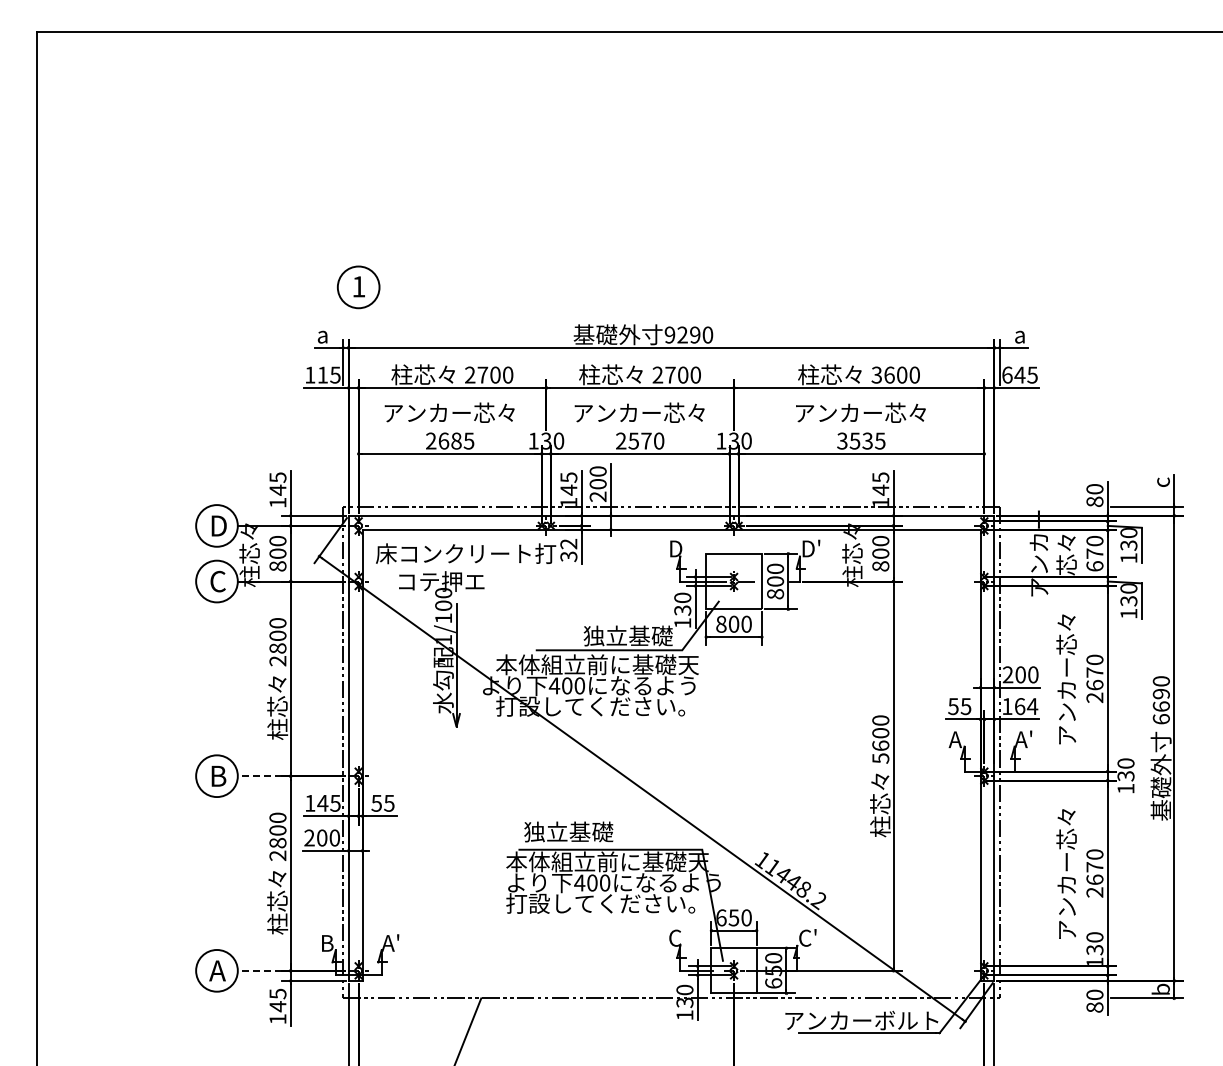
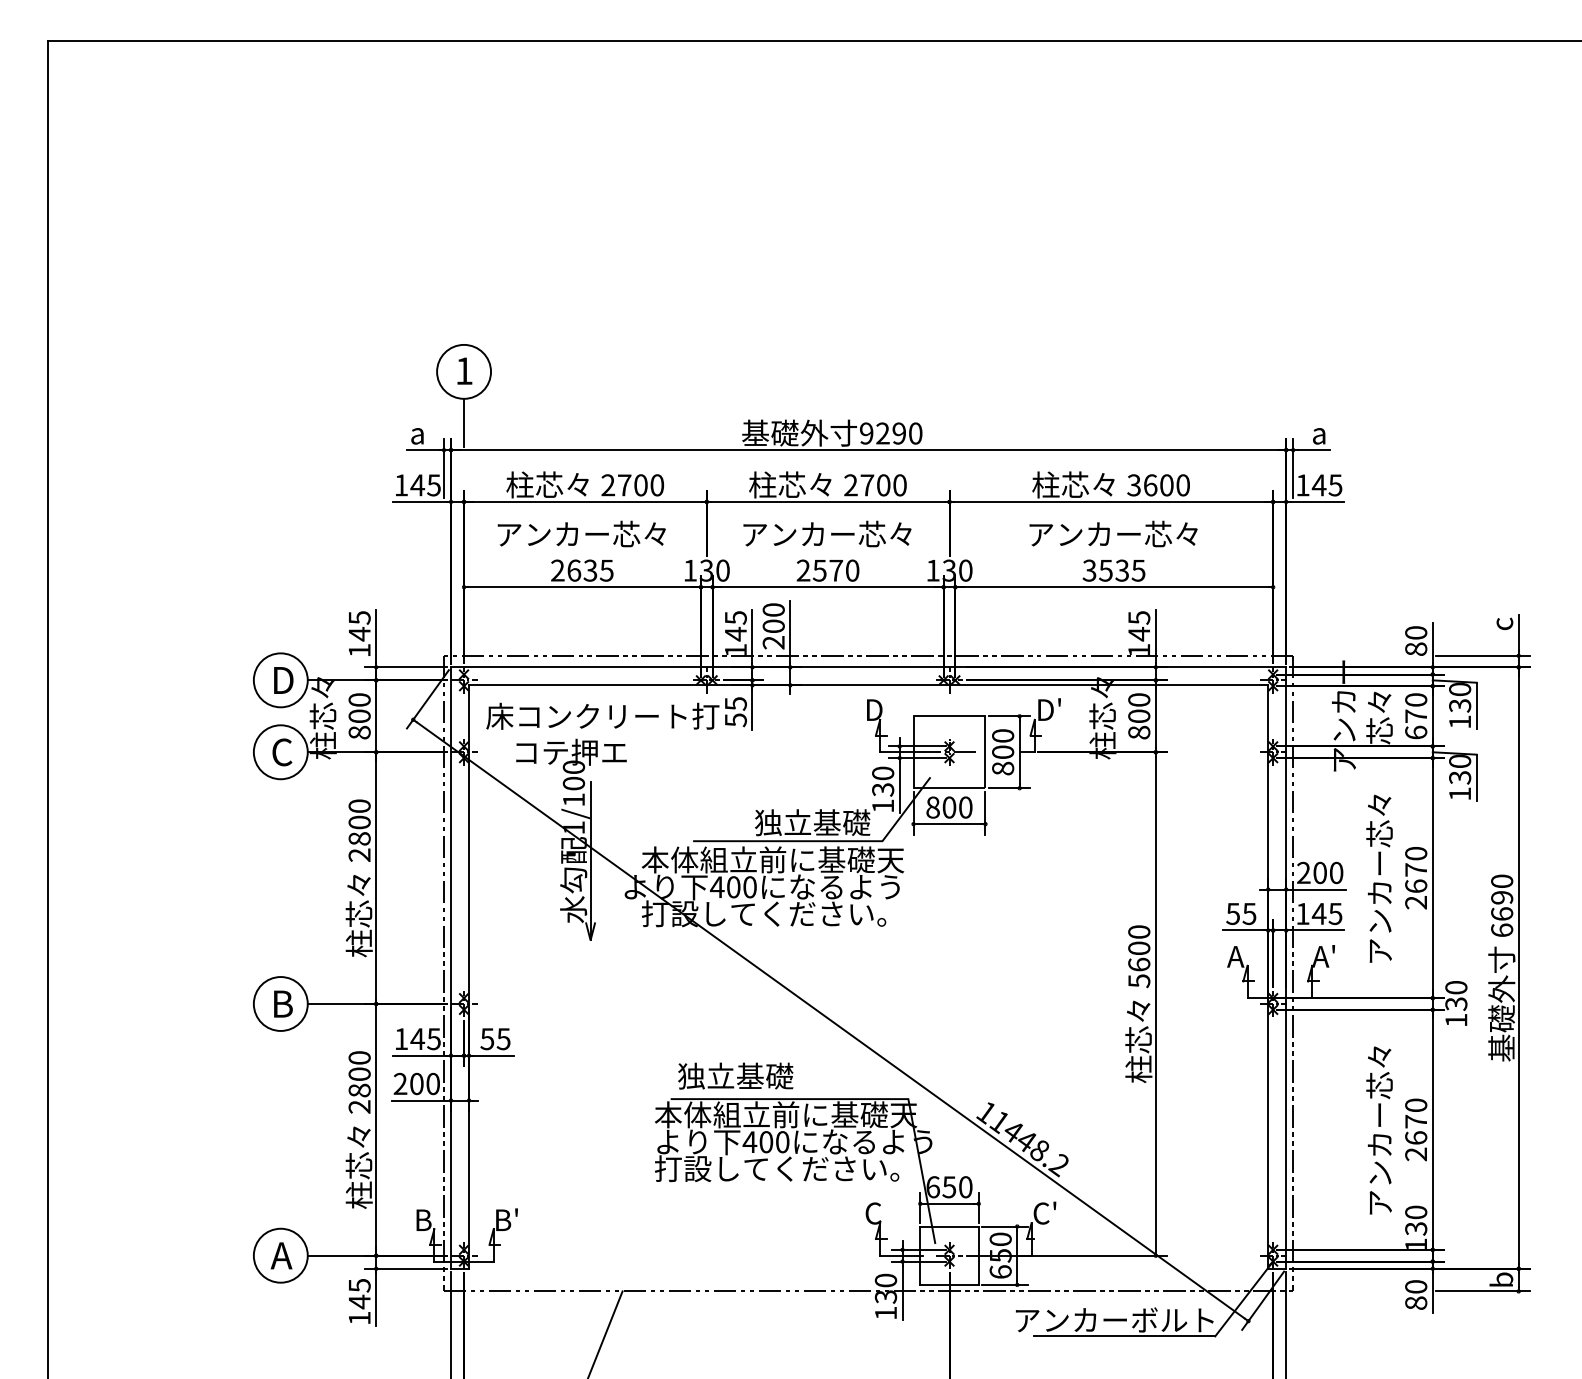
line: (358, 326) -> (463, 422), added
text: (322, 374) -> (417, 484), 115 -> 145
text: (1007, 374) -> (1303, 484), 645 -> 145
text: (456, 440) -> (590, 569), 2685 -> 2635
text: (568, 549) -> (735, 710), 32 -> 55
text: (1026, 706) -> (1327, 913), 164 -> 145
line: (259, 776) -> (335, 1004), dashed -> solid
text: (391, 942) -> (506, 1219), A' -> B'
line: (259, 970) -> (335, 1255), dashed -> solid

